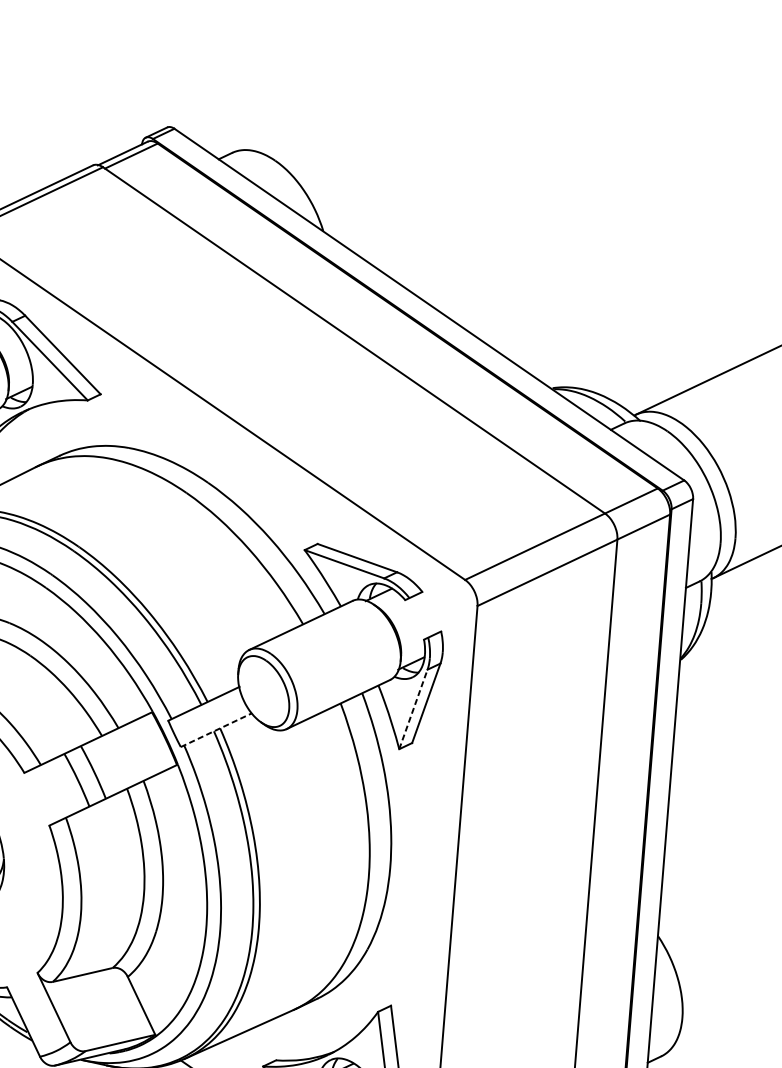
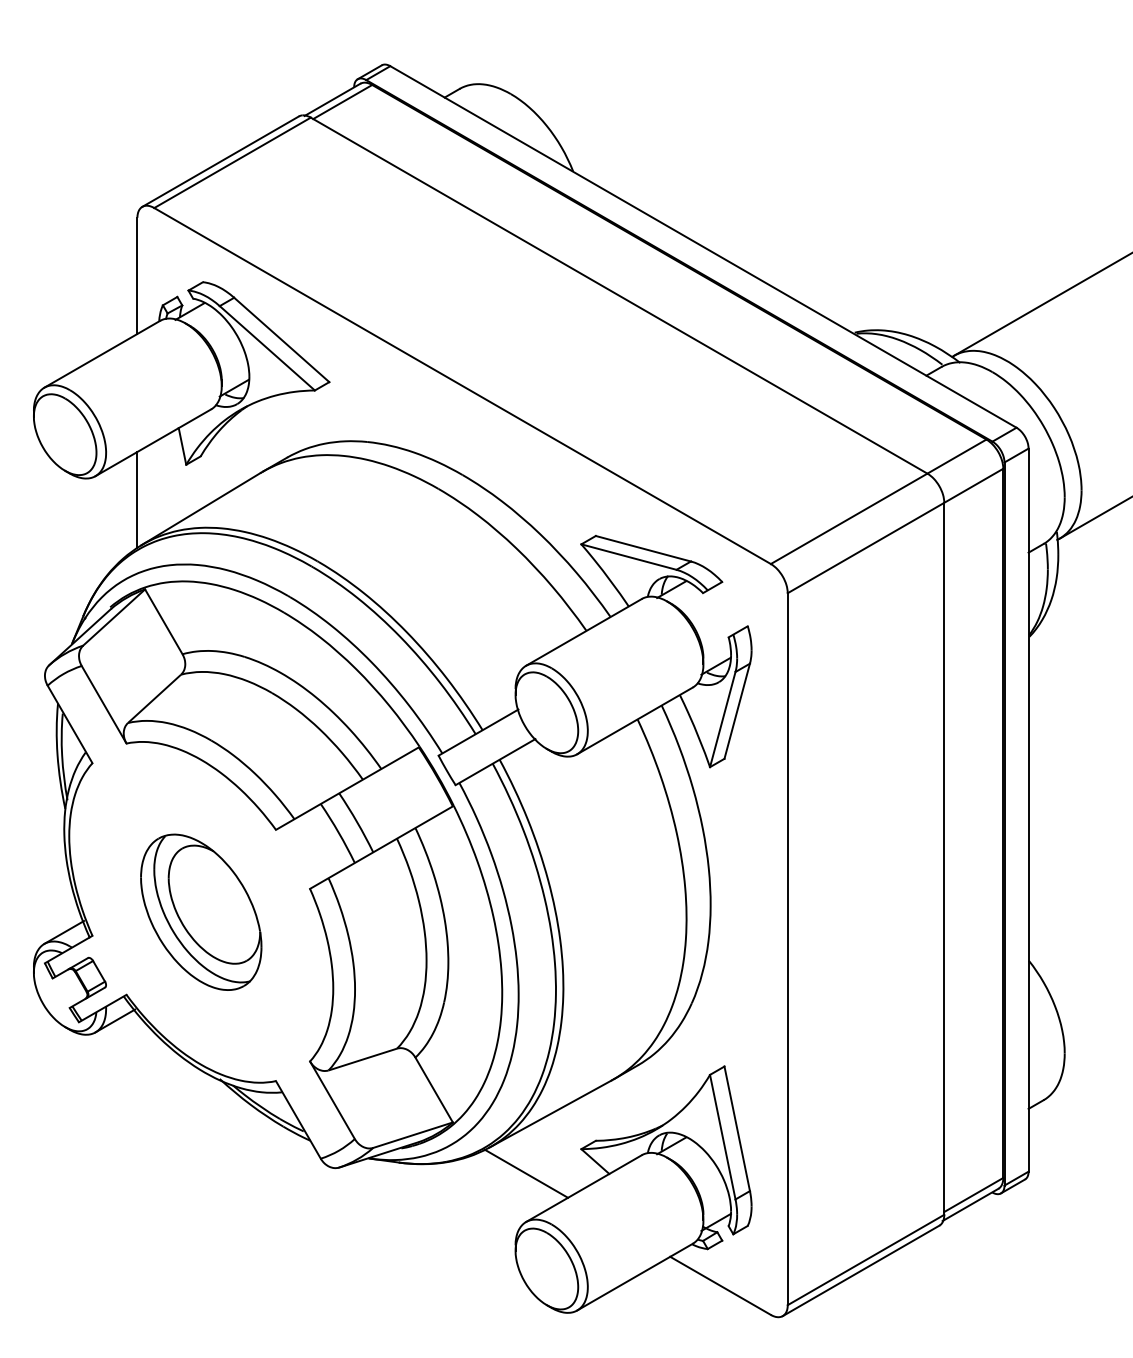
line: (413, 709) -> (722, 719), dashed -> solid
line: (216, 729) -> (495, 761), dashed -> solid

